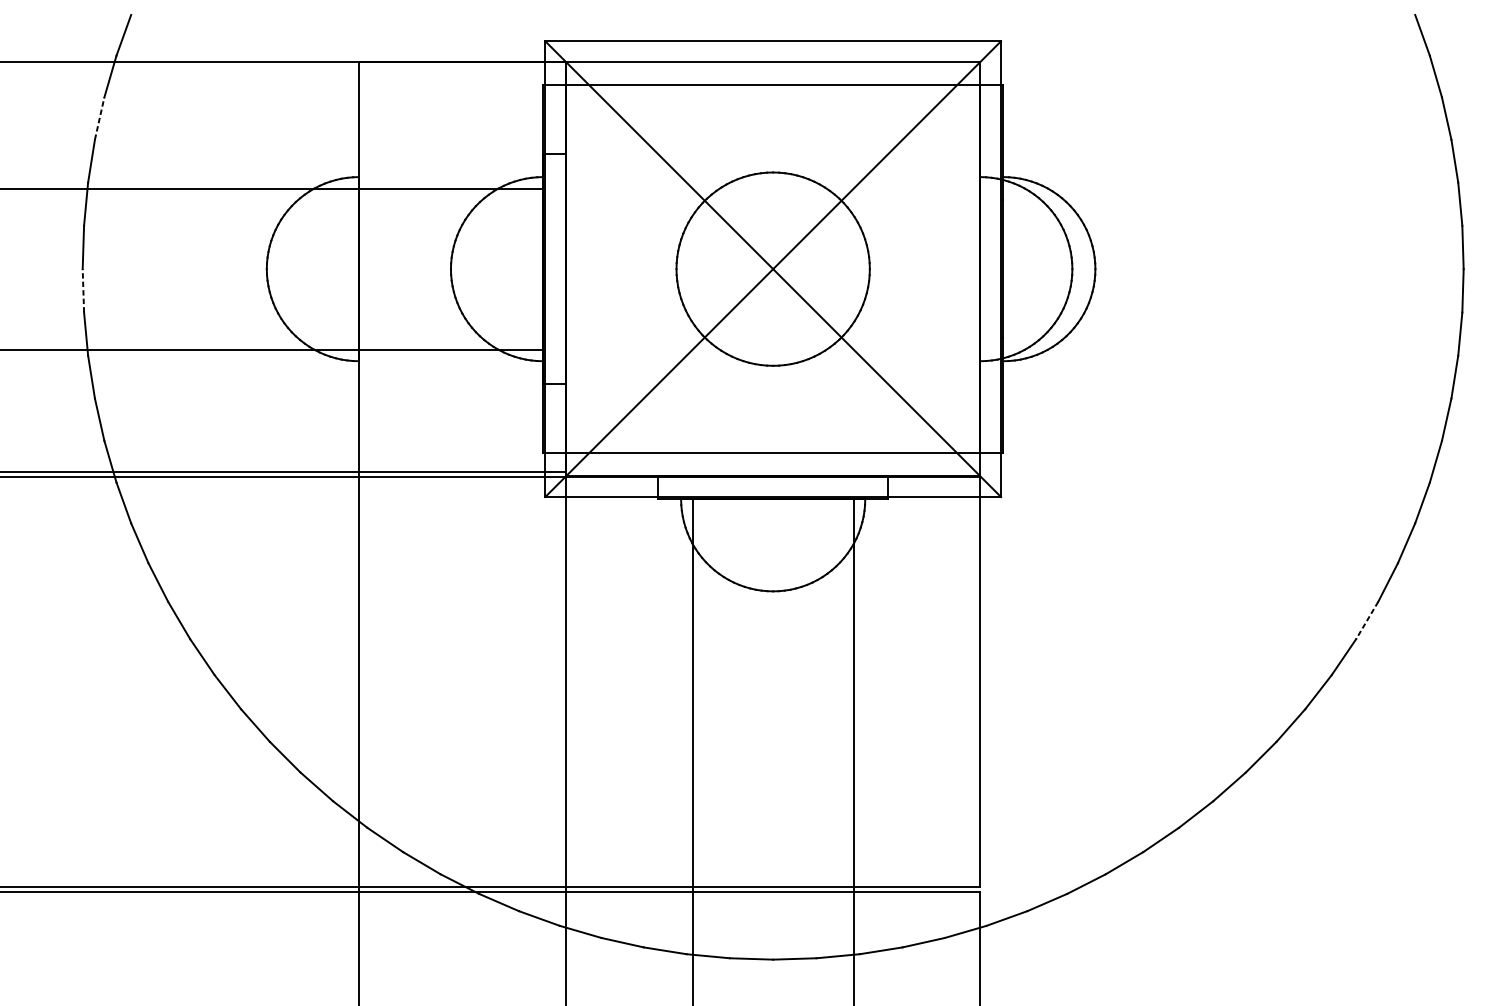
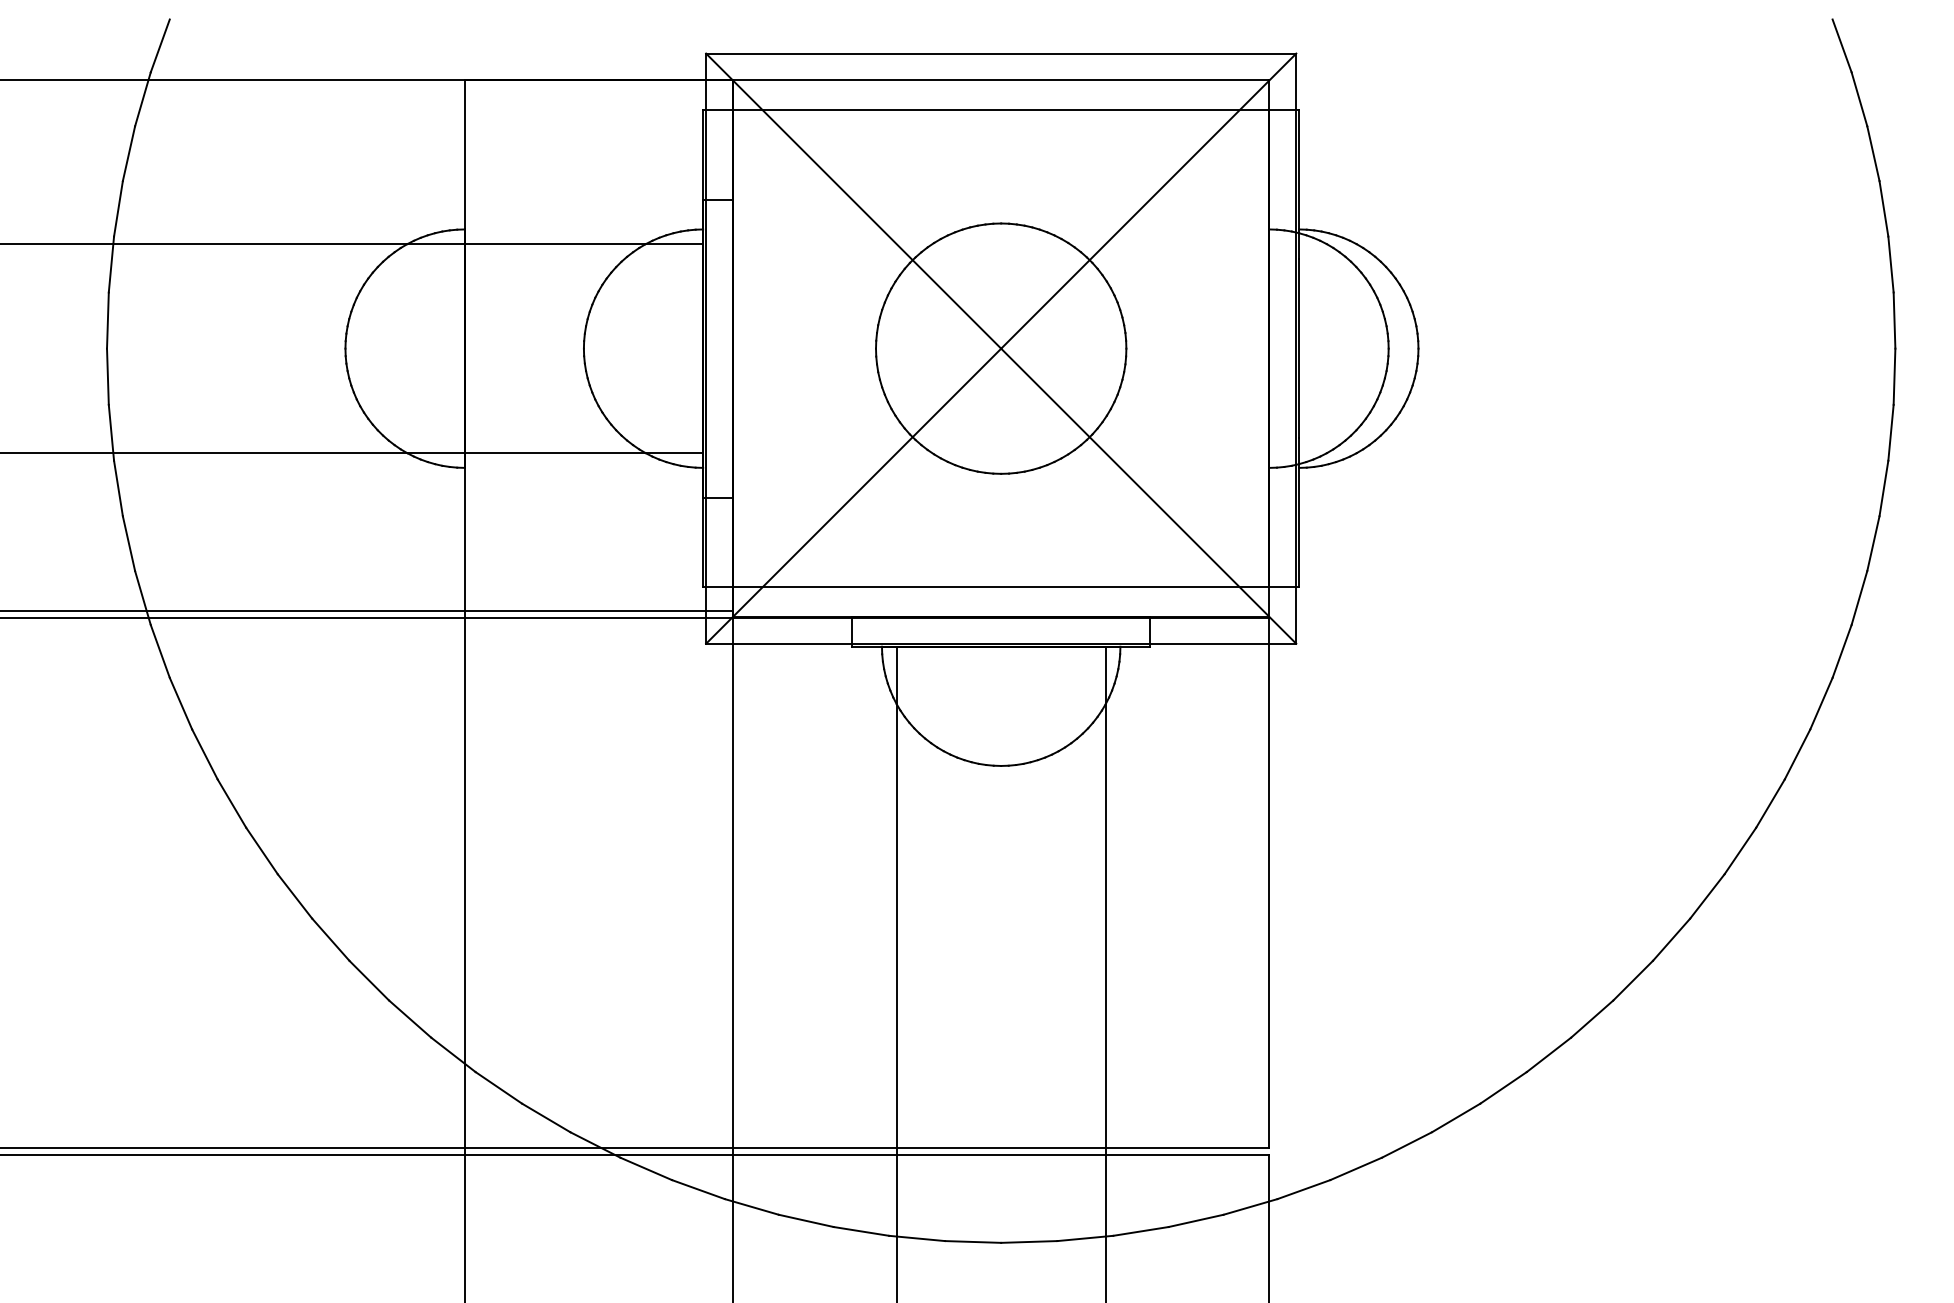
line: (100, 118) -> (129, 153), dashed -> solid
line: (83, 290) -> (107, 376), dashed -> solid
line: (1367, 621) -> (1770, 804), dashed -> solid

